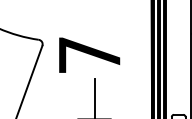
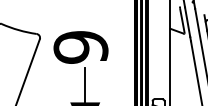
text: (89, 55) -> (80, 47), 7 -> 9

